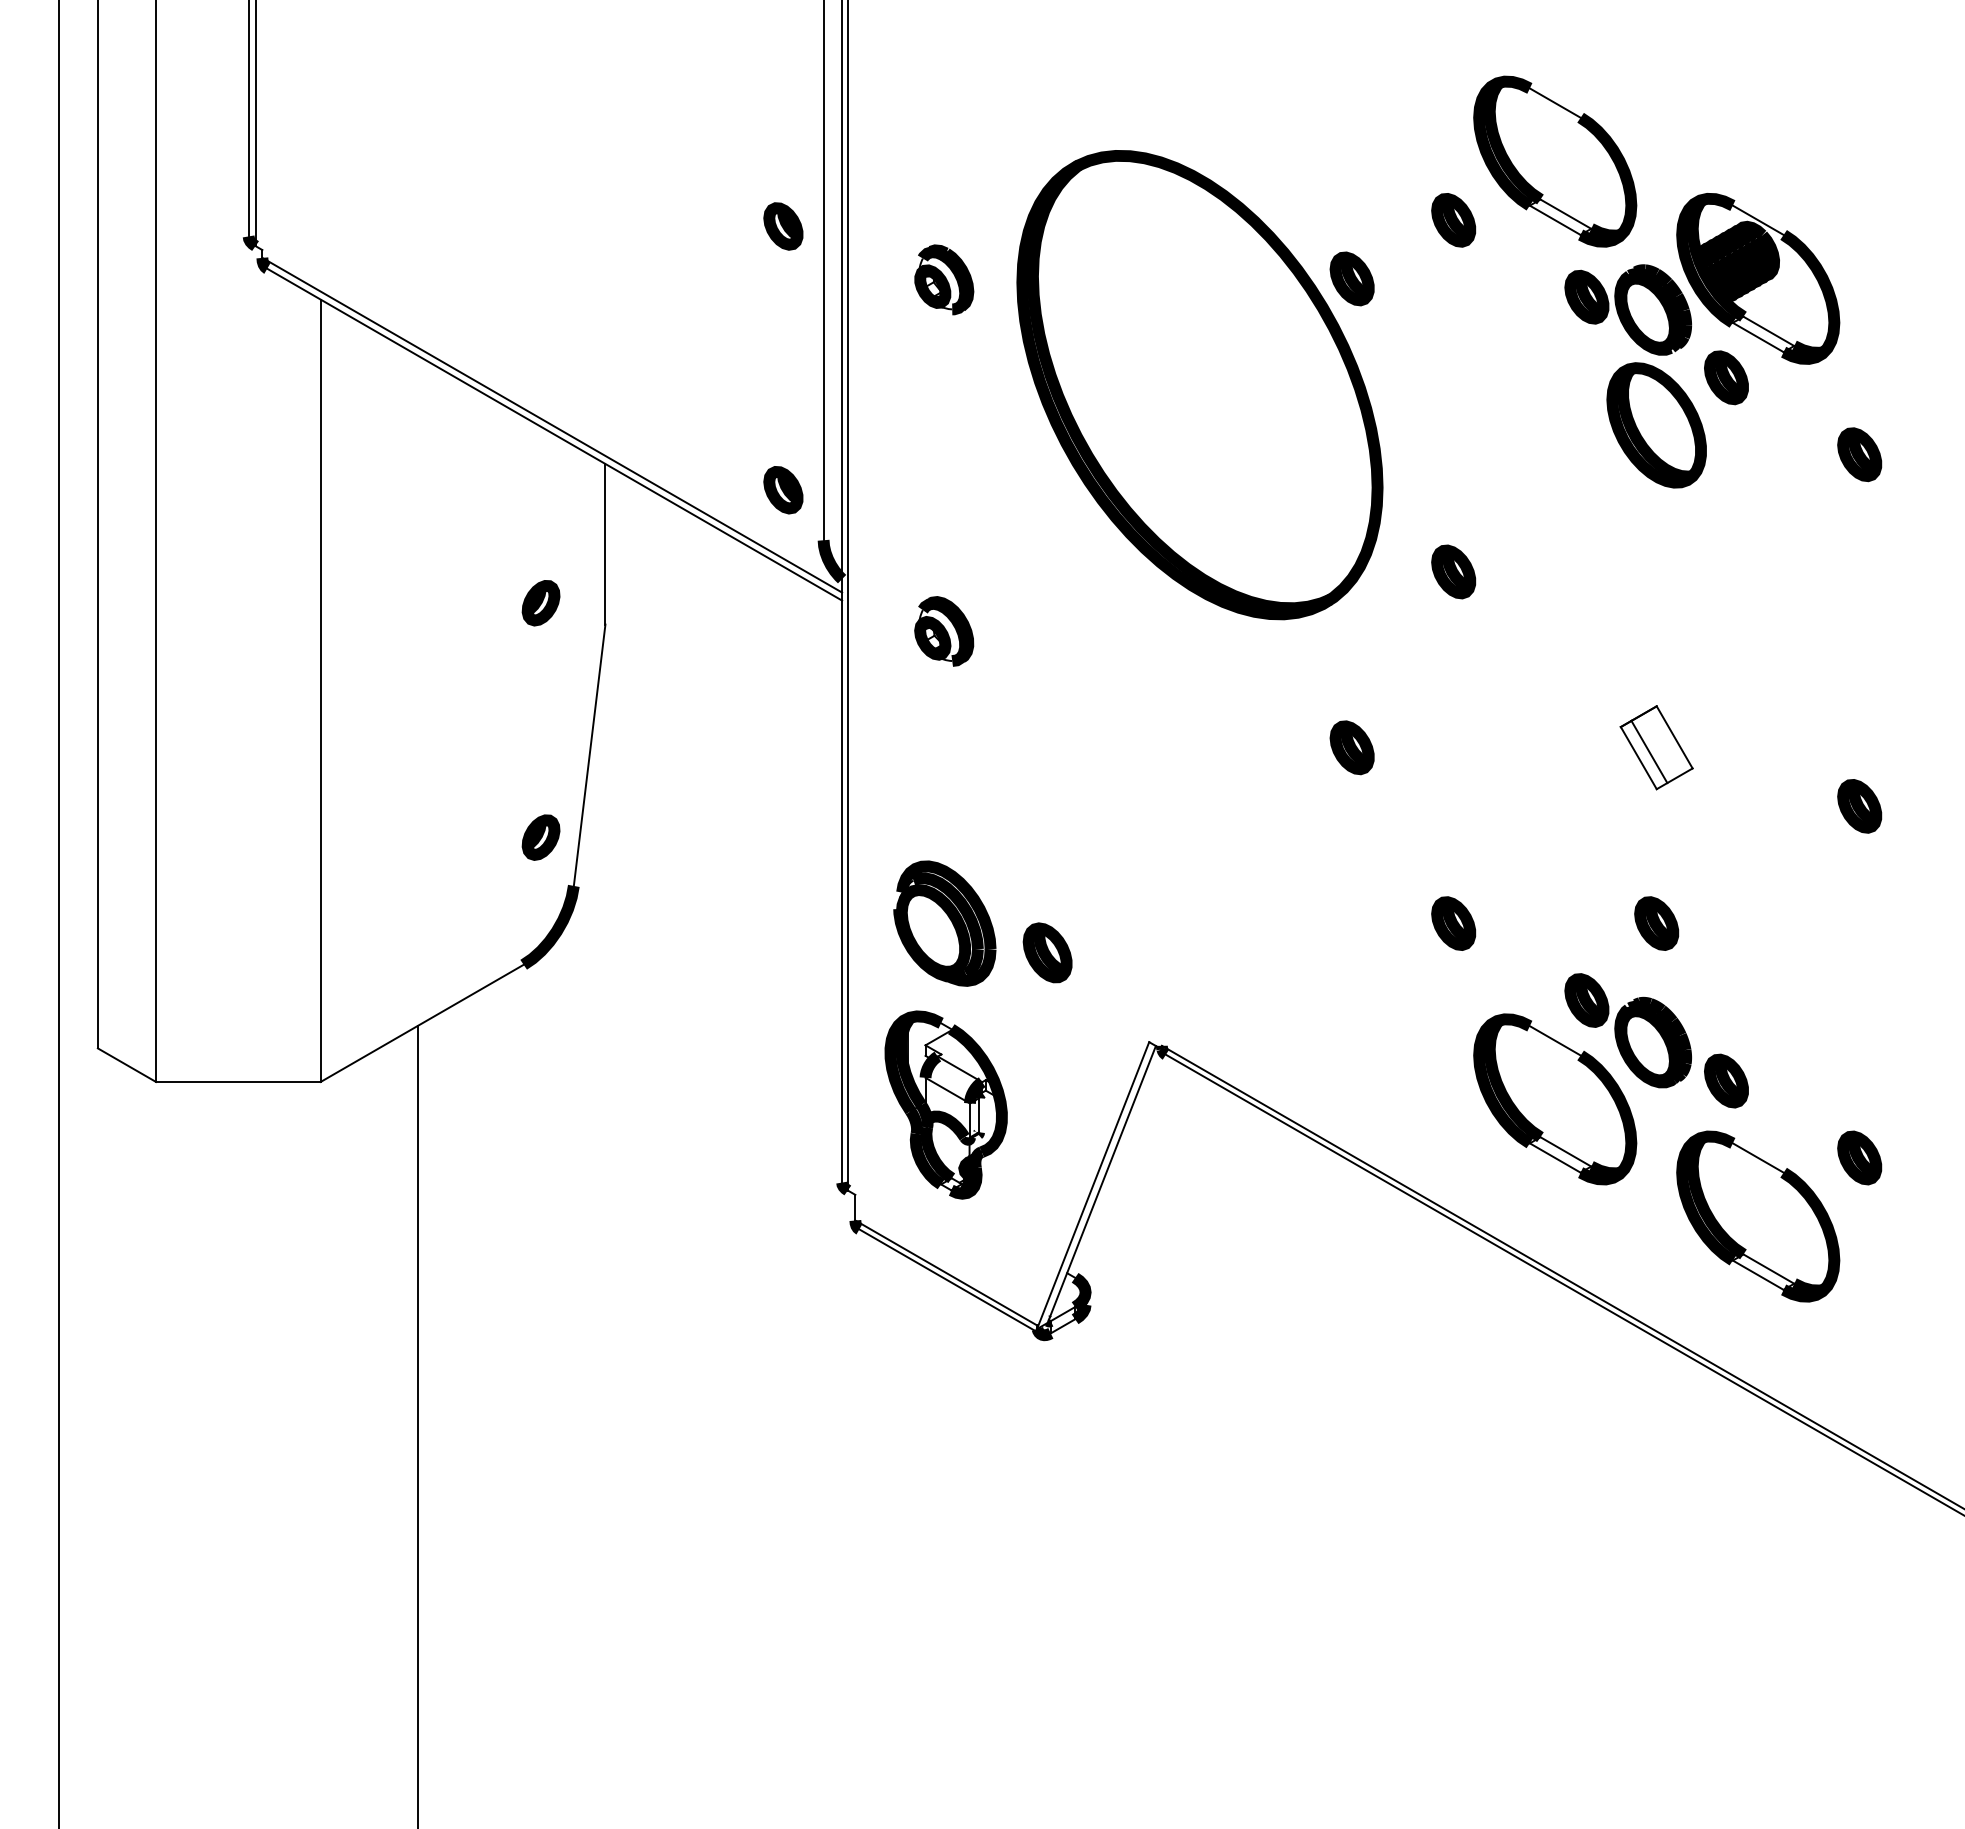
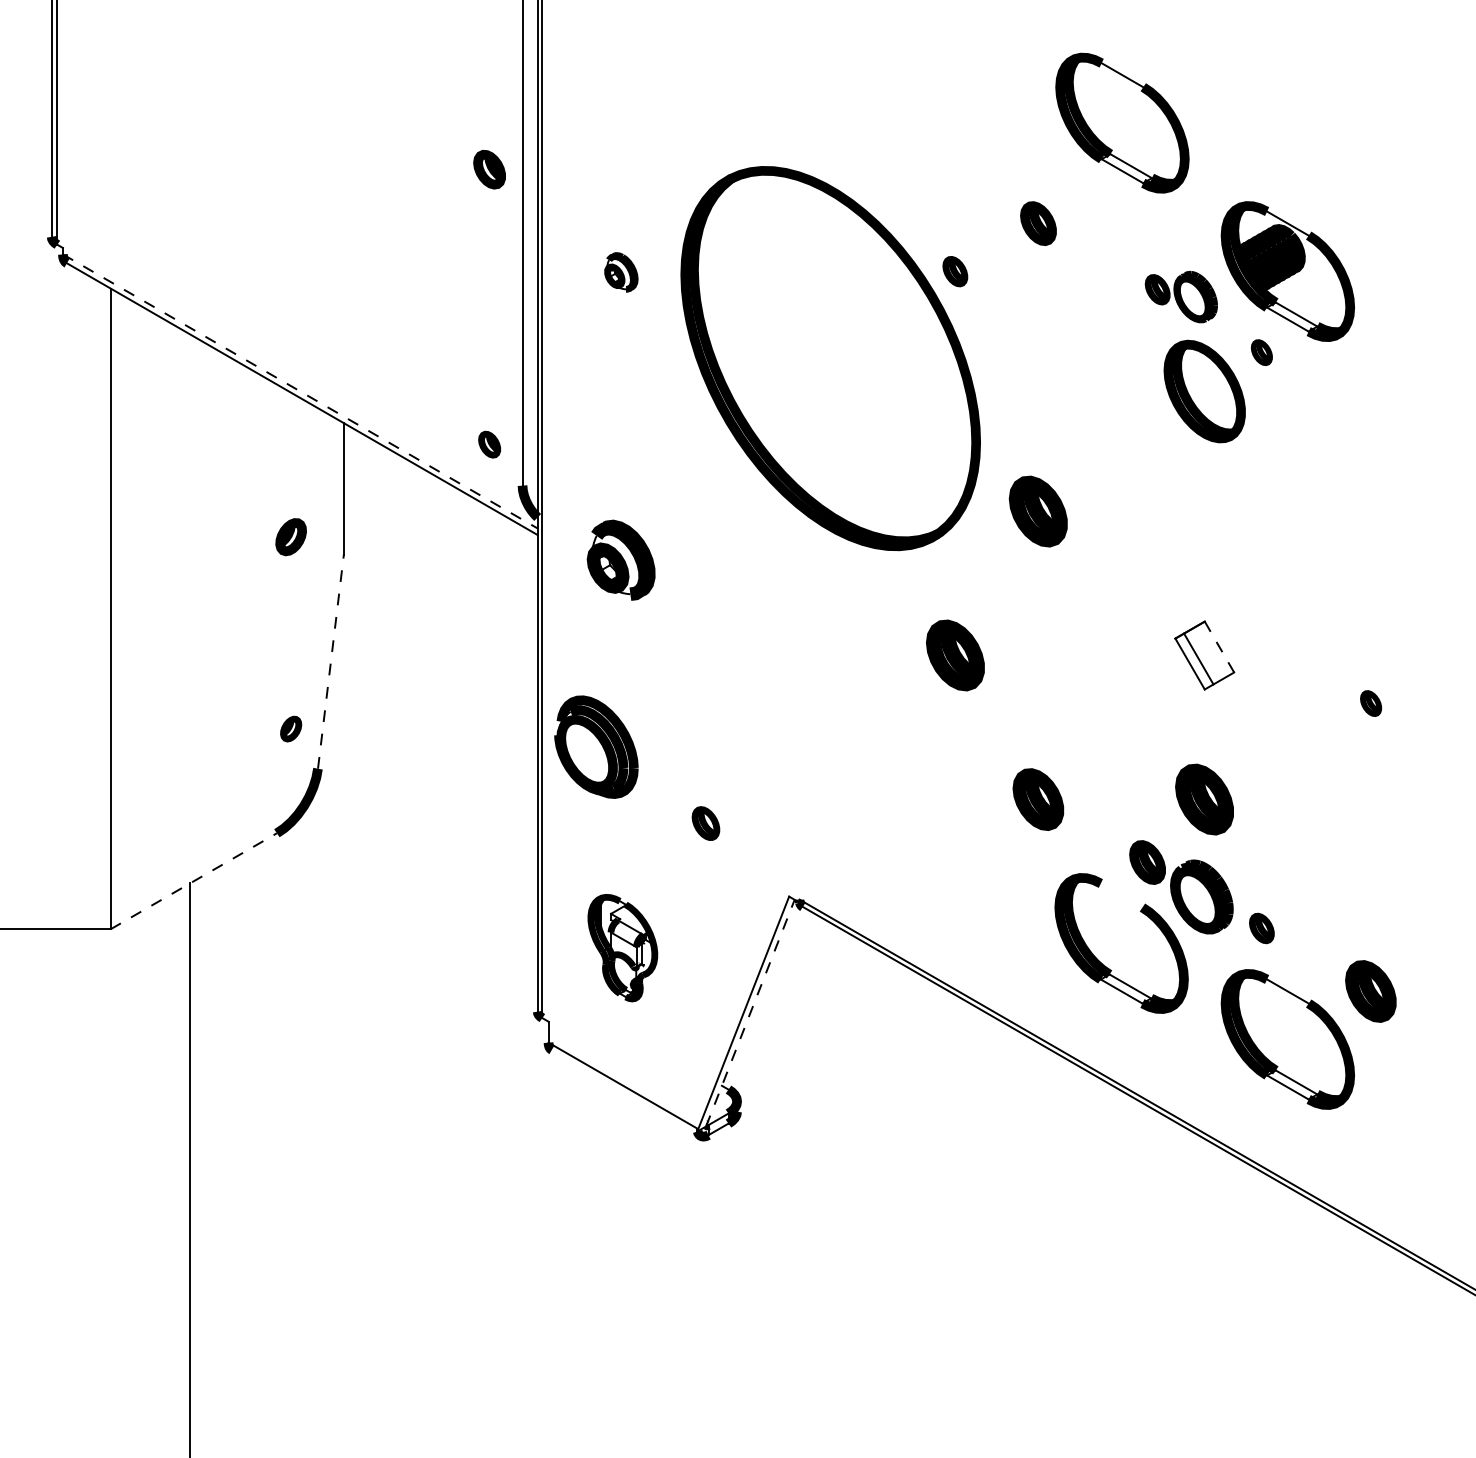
part: (1555, 161) -> (1122, 123), moved
part: (783, 226) -> (489, 169), moved
part: (1351, 278) -> (954, 271), size x0.7
part: (944, 279) -> (621, 272), size x0.7
part: (1627, 309) -> (1180, 296), size x0.7
part: (1726, 377) -> (1261, 352), size x0.6
line: (552, 425) -> (300, 391), solid -> dashed
part: (1859, 454) -> (1370, 415), removed
part: (783, 490) -> (489, 444), size x0.7
part: (1453, 571) -> (1038, 511), size x1.6
part: (944, 631) -> (621, 560), size x1.4
line: (1674, 737) -> (1219, 647), solid -> dashed
part: (1351, 747) -> (954, 655), size x1.6
line: (589, 755) -> (330, 661), solid -> dashed
part: (1859, 806) -> (1370, 703), size x0.6
part: (540, 837) -> (290, 729), size x0.7
part: (944, 923) -> (596, 747), moved
part: (1453, 923) -> (1038, 799), size x1.4
part: (1656, 923) -> (1204, 799), size x1.6
part: (1047, 952) -> (705, 823), size x0.7
line: (422, 1023) -> (194, 881), solid -> dashed
line: (1554, 1040) -> (1121, 895), removed
part: (1726, 1080) -> (1261, 928), size x0.7
part: (945, 1104) -> (622, 947), size x0.7
part: (1859, 1157) -> (1370, 991), size x1.4
line: (1101, 1184) -> (750, 1013), solid -> dashed
line: (950, 1281) -> (626, 1092), removed

